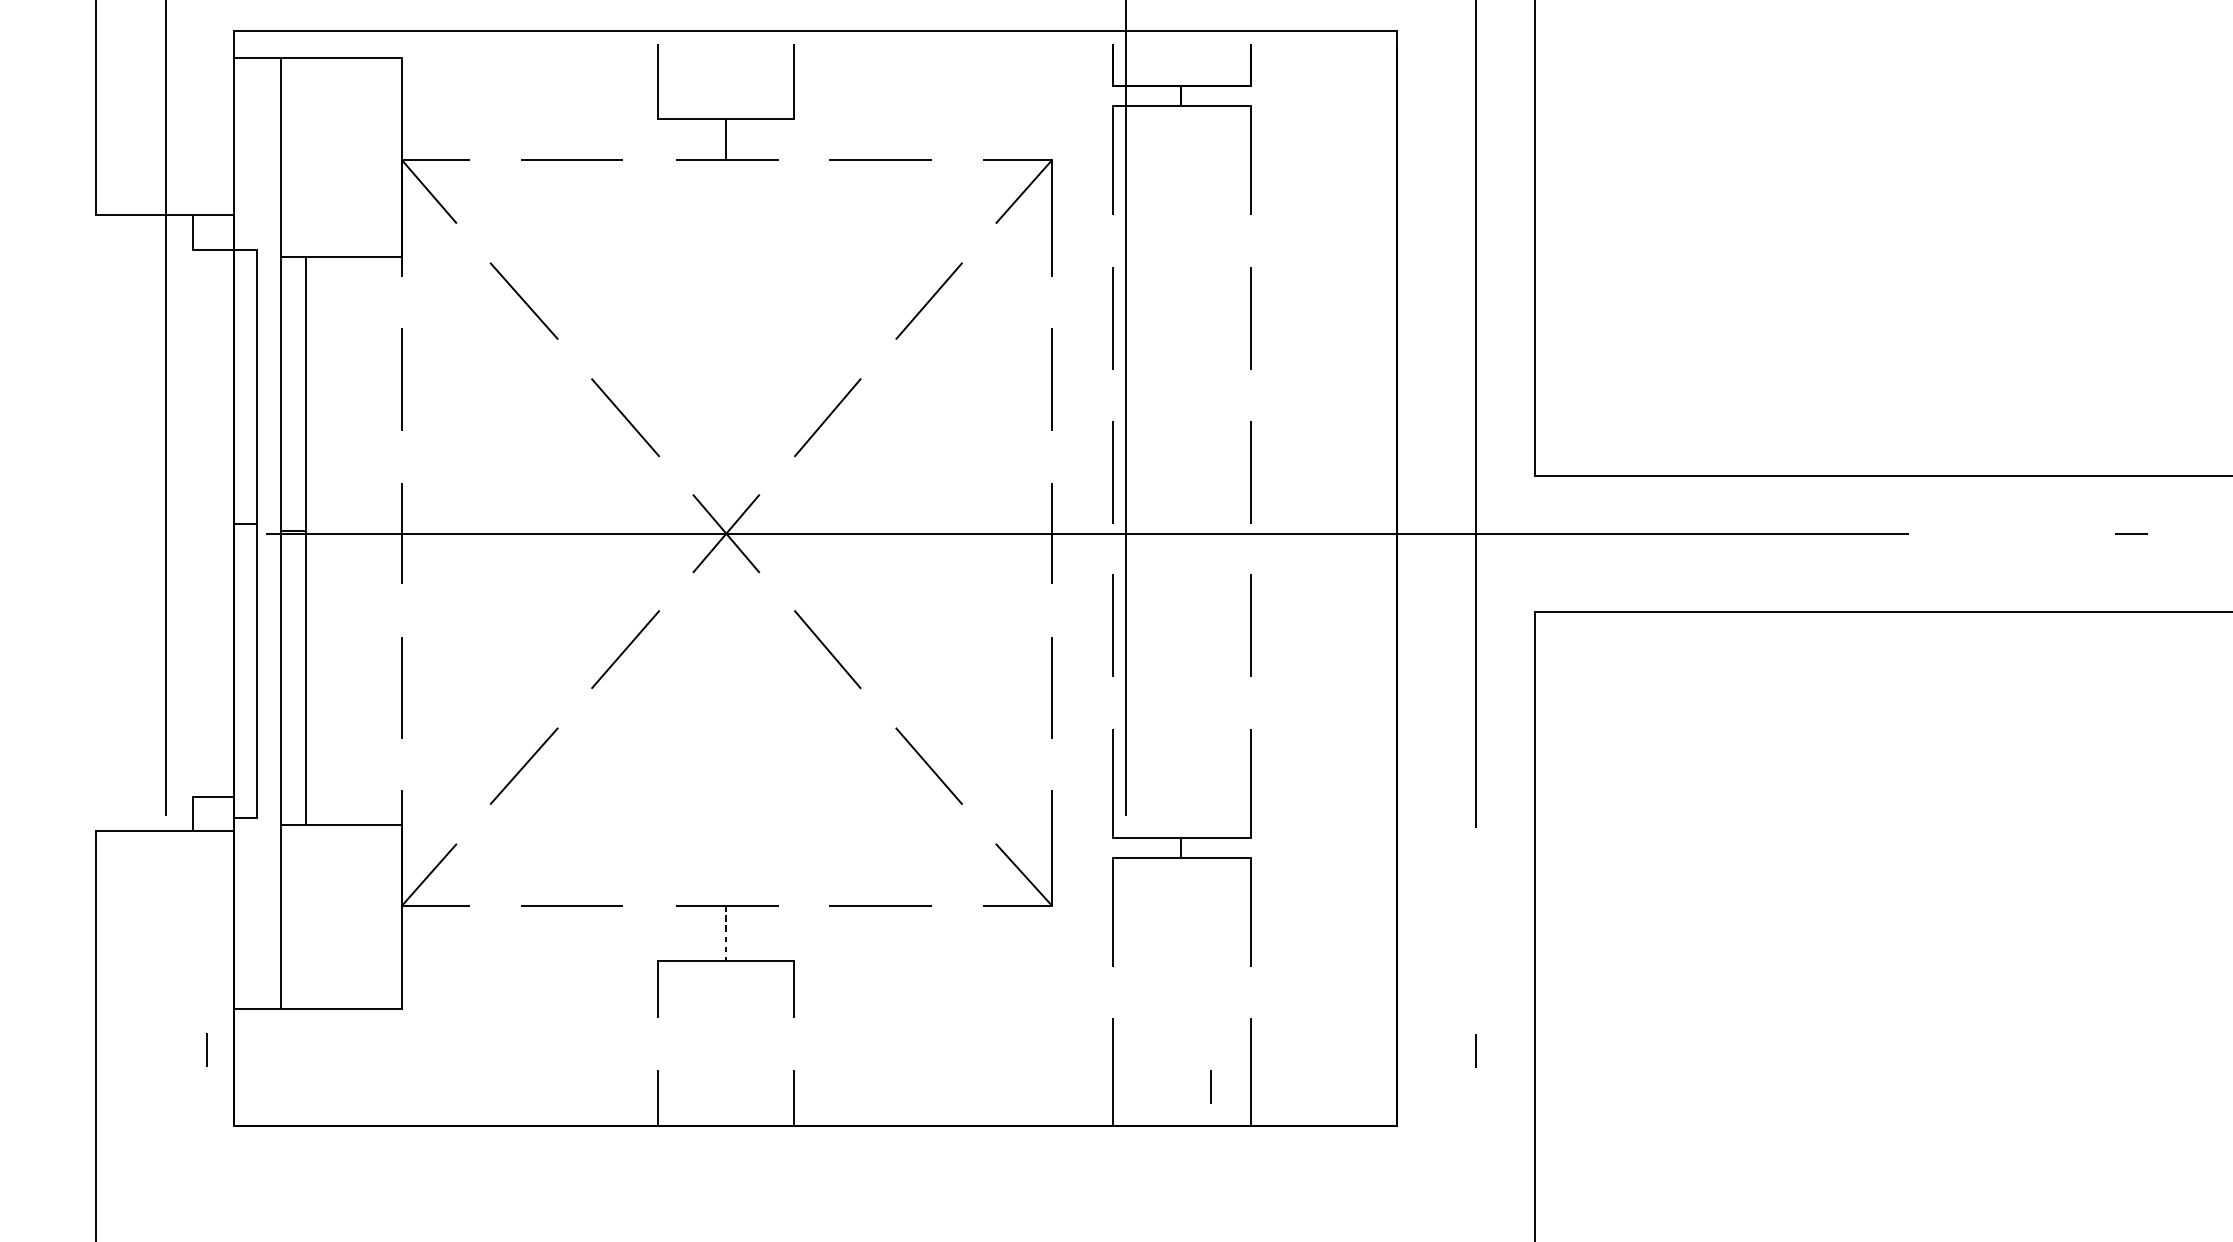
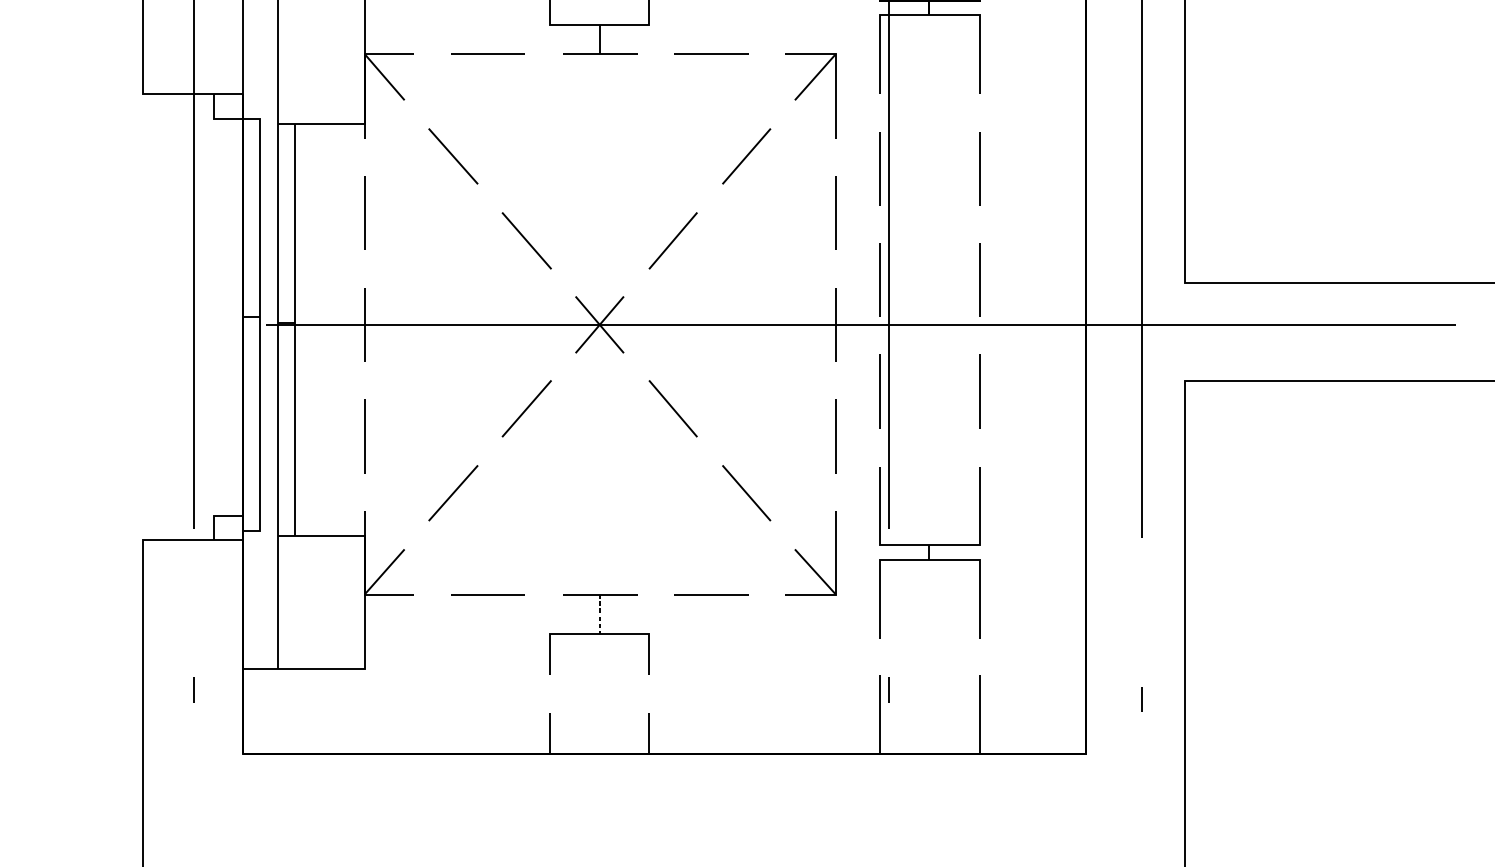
line: (206, 1049) -> (193, 689), moved
line: (1210, 1086) -> (888, 689), moved

